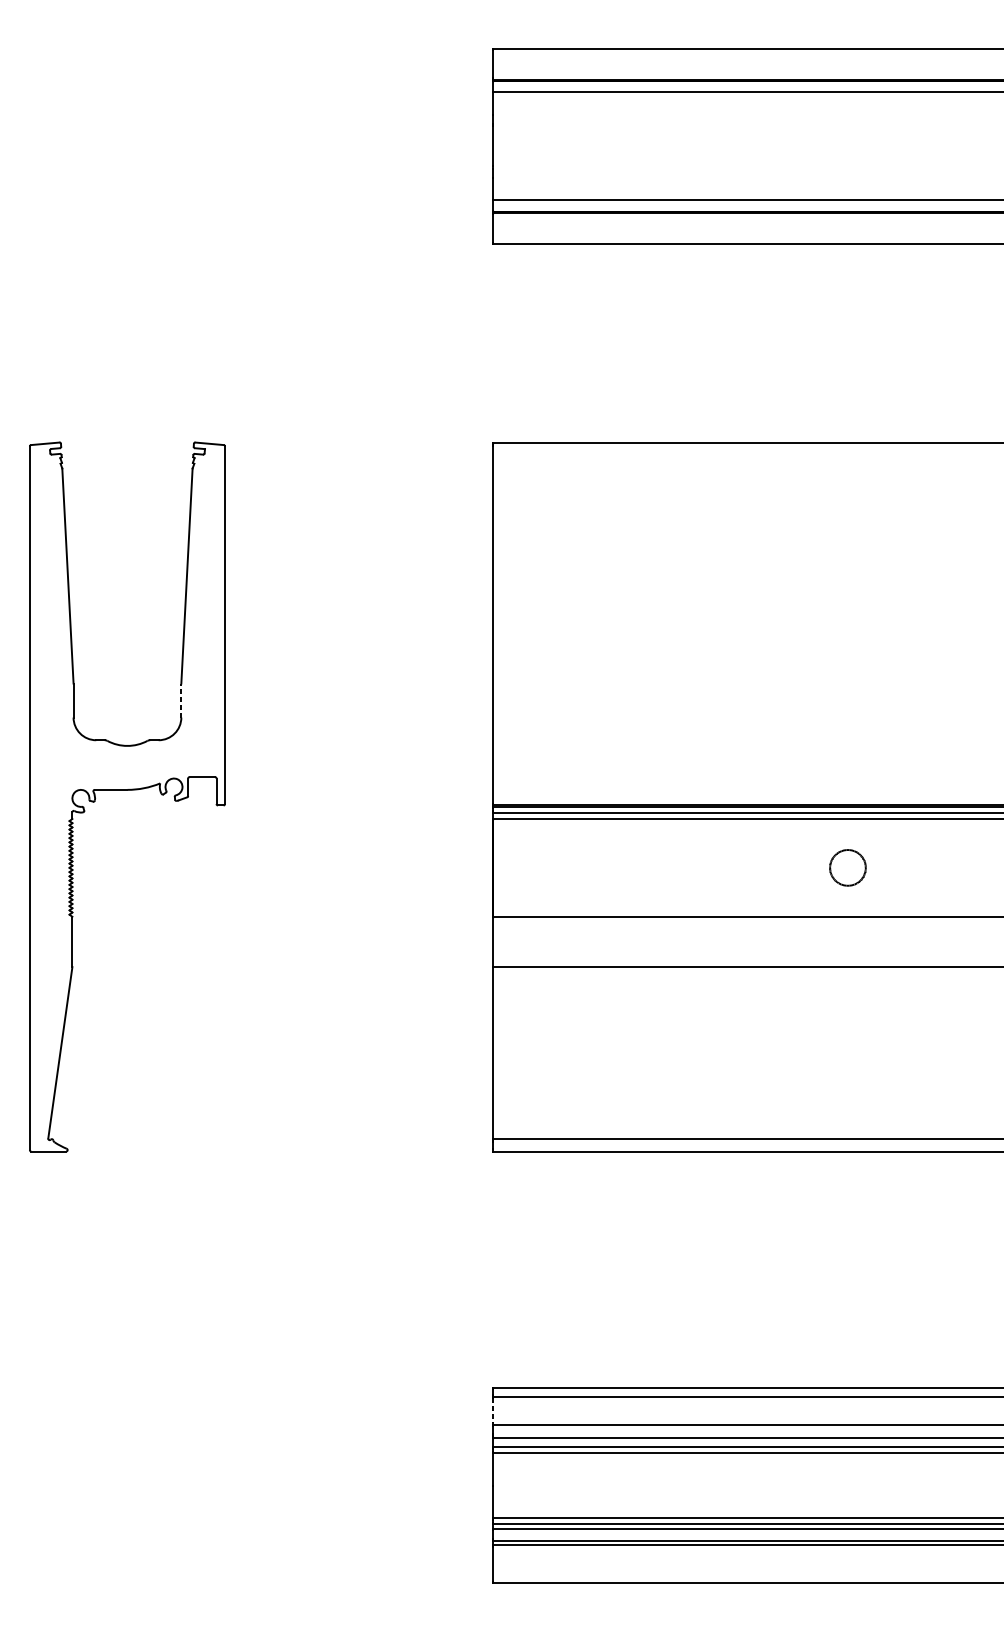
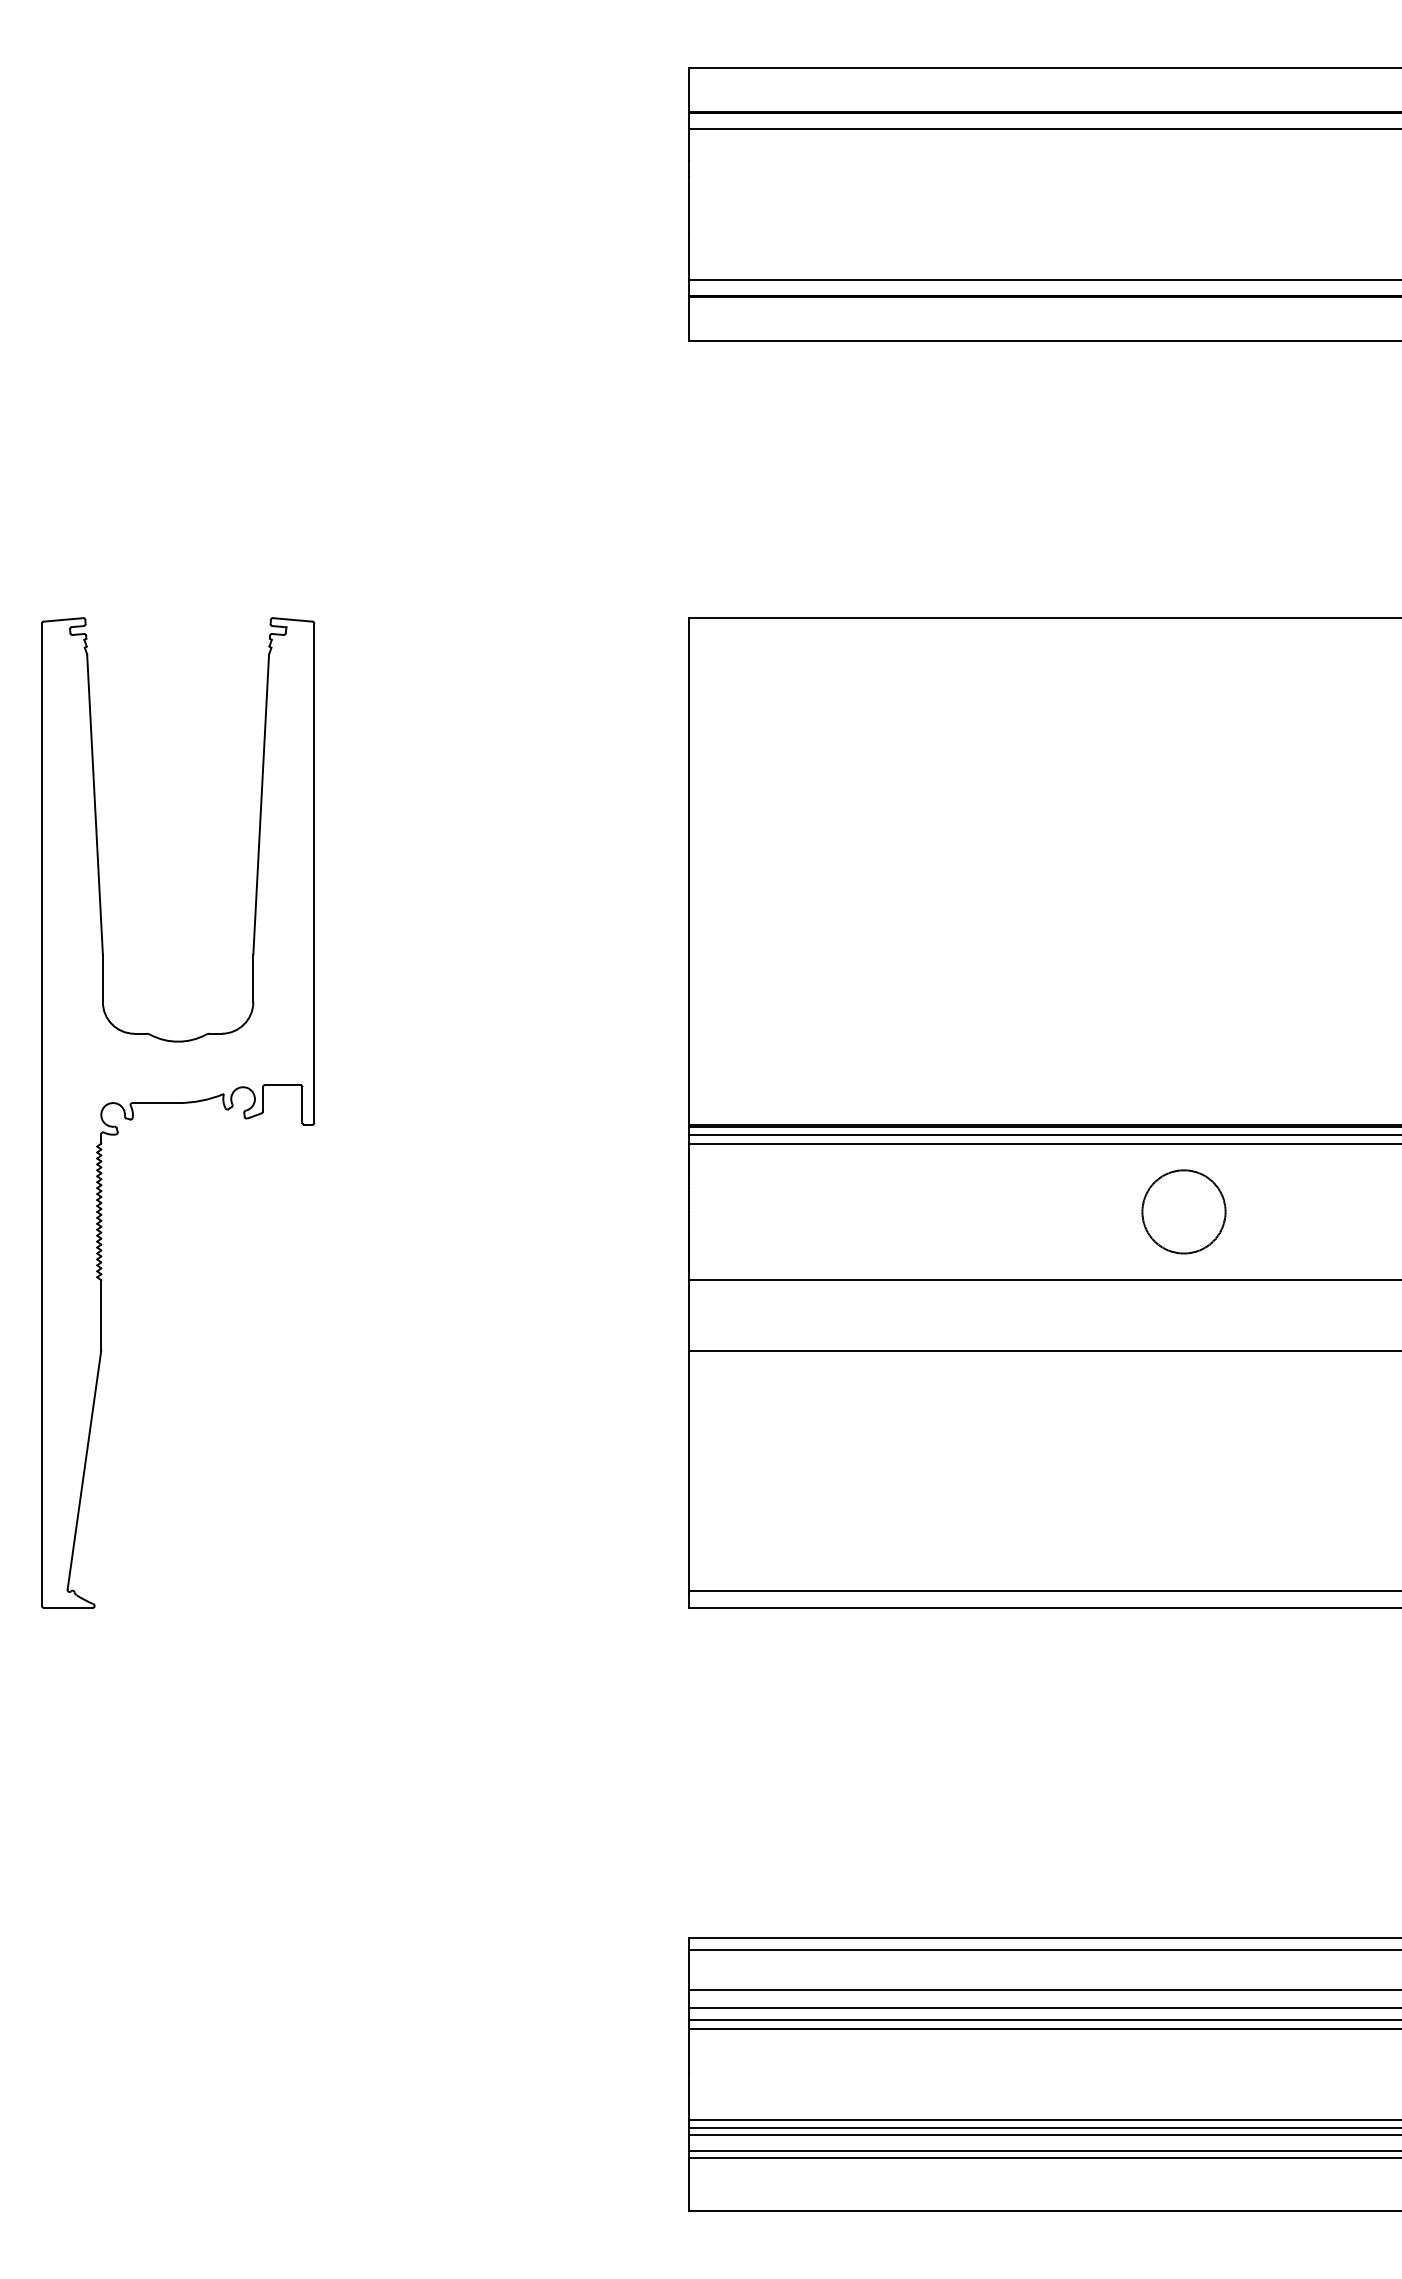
line: (181, 700) -> (253, 978), dashed -> solid
part: (847, 867) -> (1183, 1211), size x1.67
line: (493, 1410) -> (689, 1969), dashed -> solid

